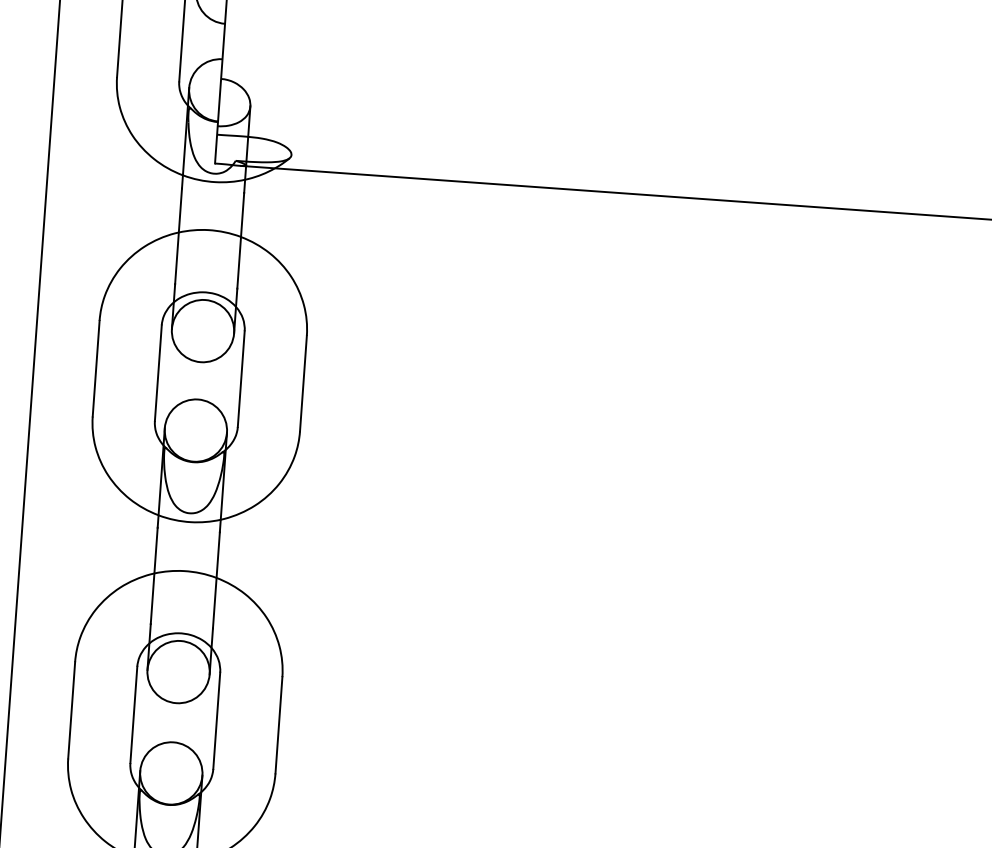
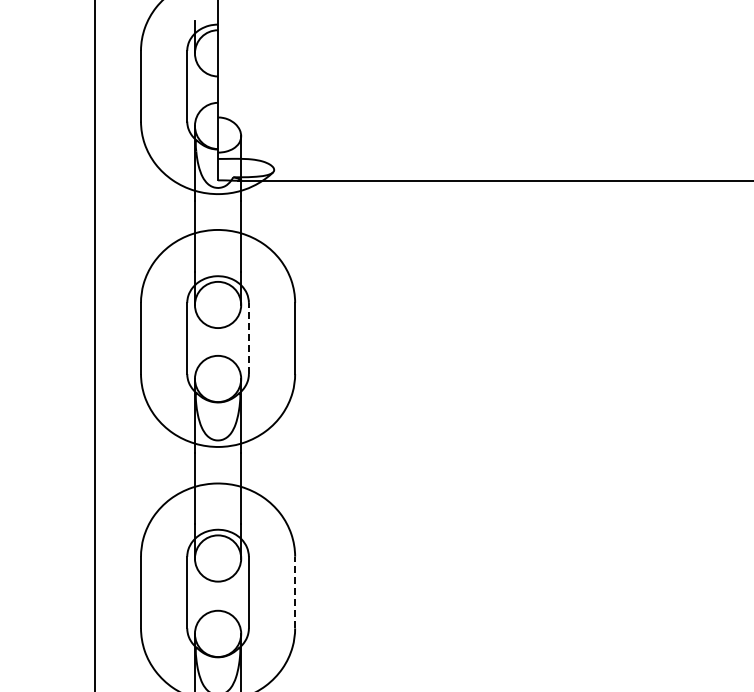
line: (240, 379) -> (248, 338), solid -> dashed
line: (279, 725) -> (295, 592), solid -> dashed

